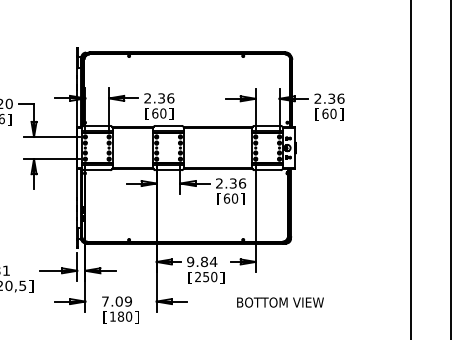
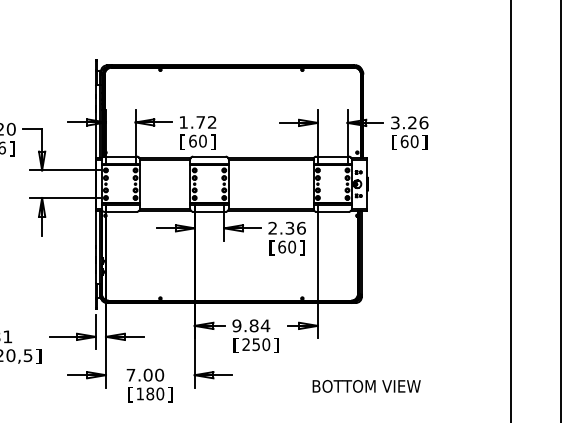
text: (158, 98) -> (197, 122), 2.36 -> 1.72
text: (324, 99) -> (403, 123), 2.36 -> 3.26
text: (128, 301) -> (159, 375), 7.09 -> 7.00
text: (280, 302) -> (366, 386), moved

